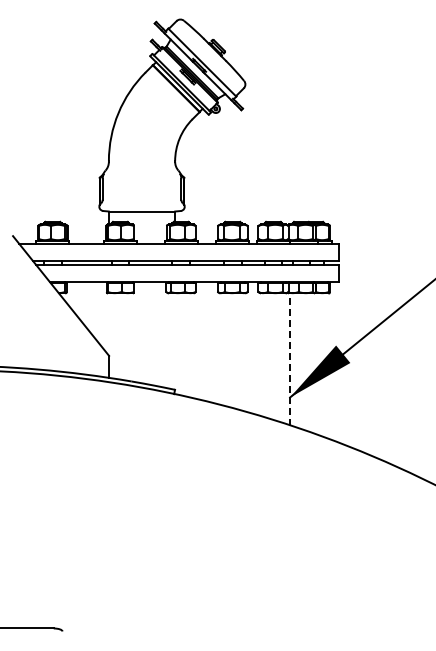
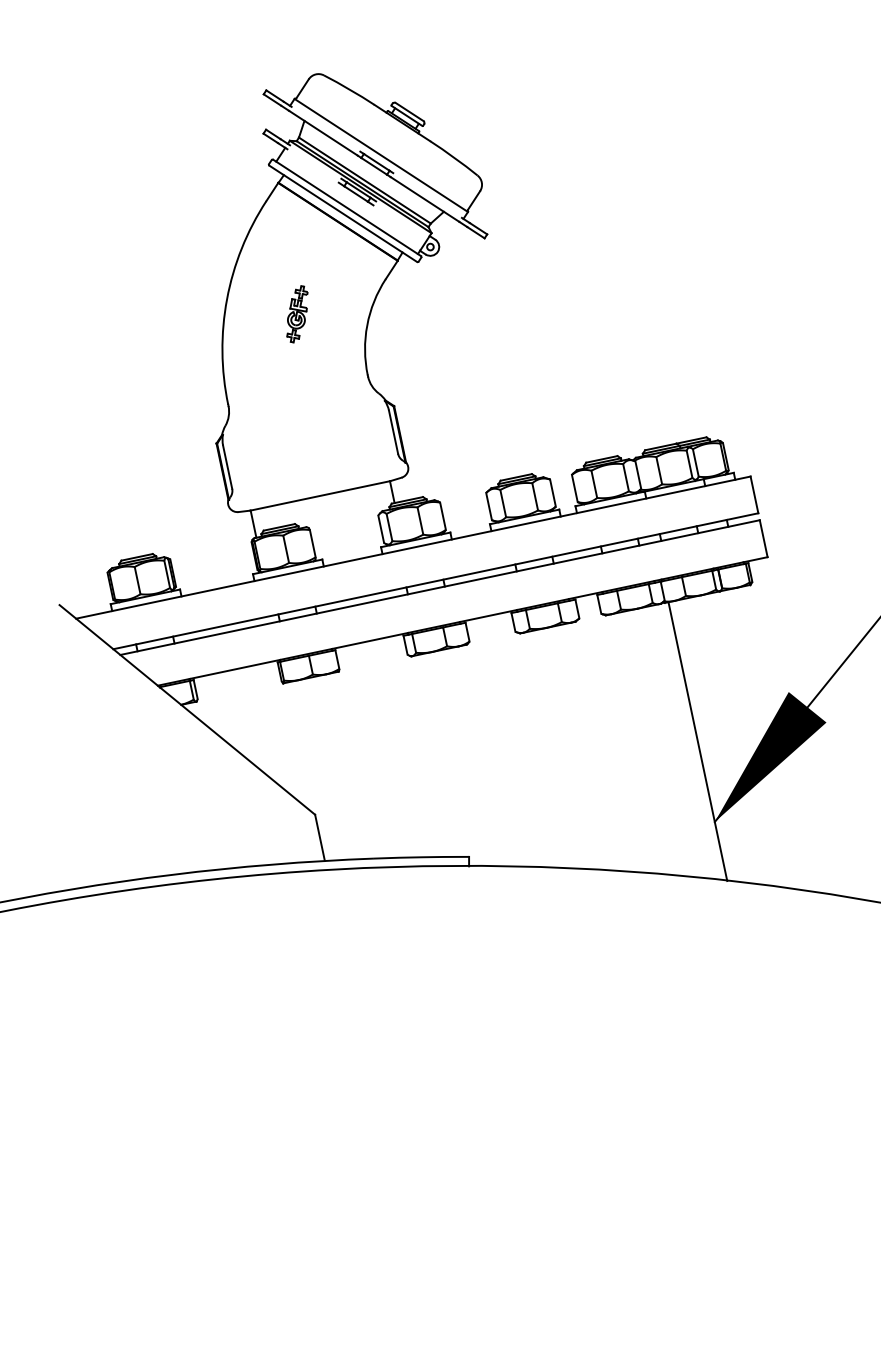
part: (148, 126) -> (296, 313), added
line: (290, 358) -> (698, 739), dashed -> solid

